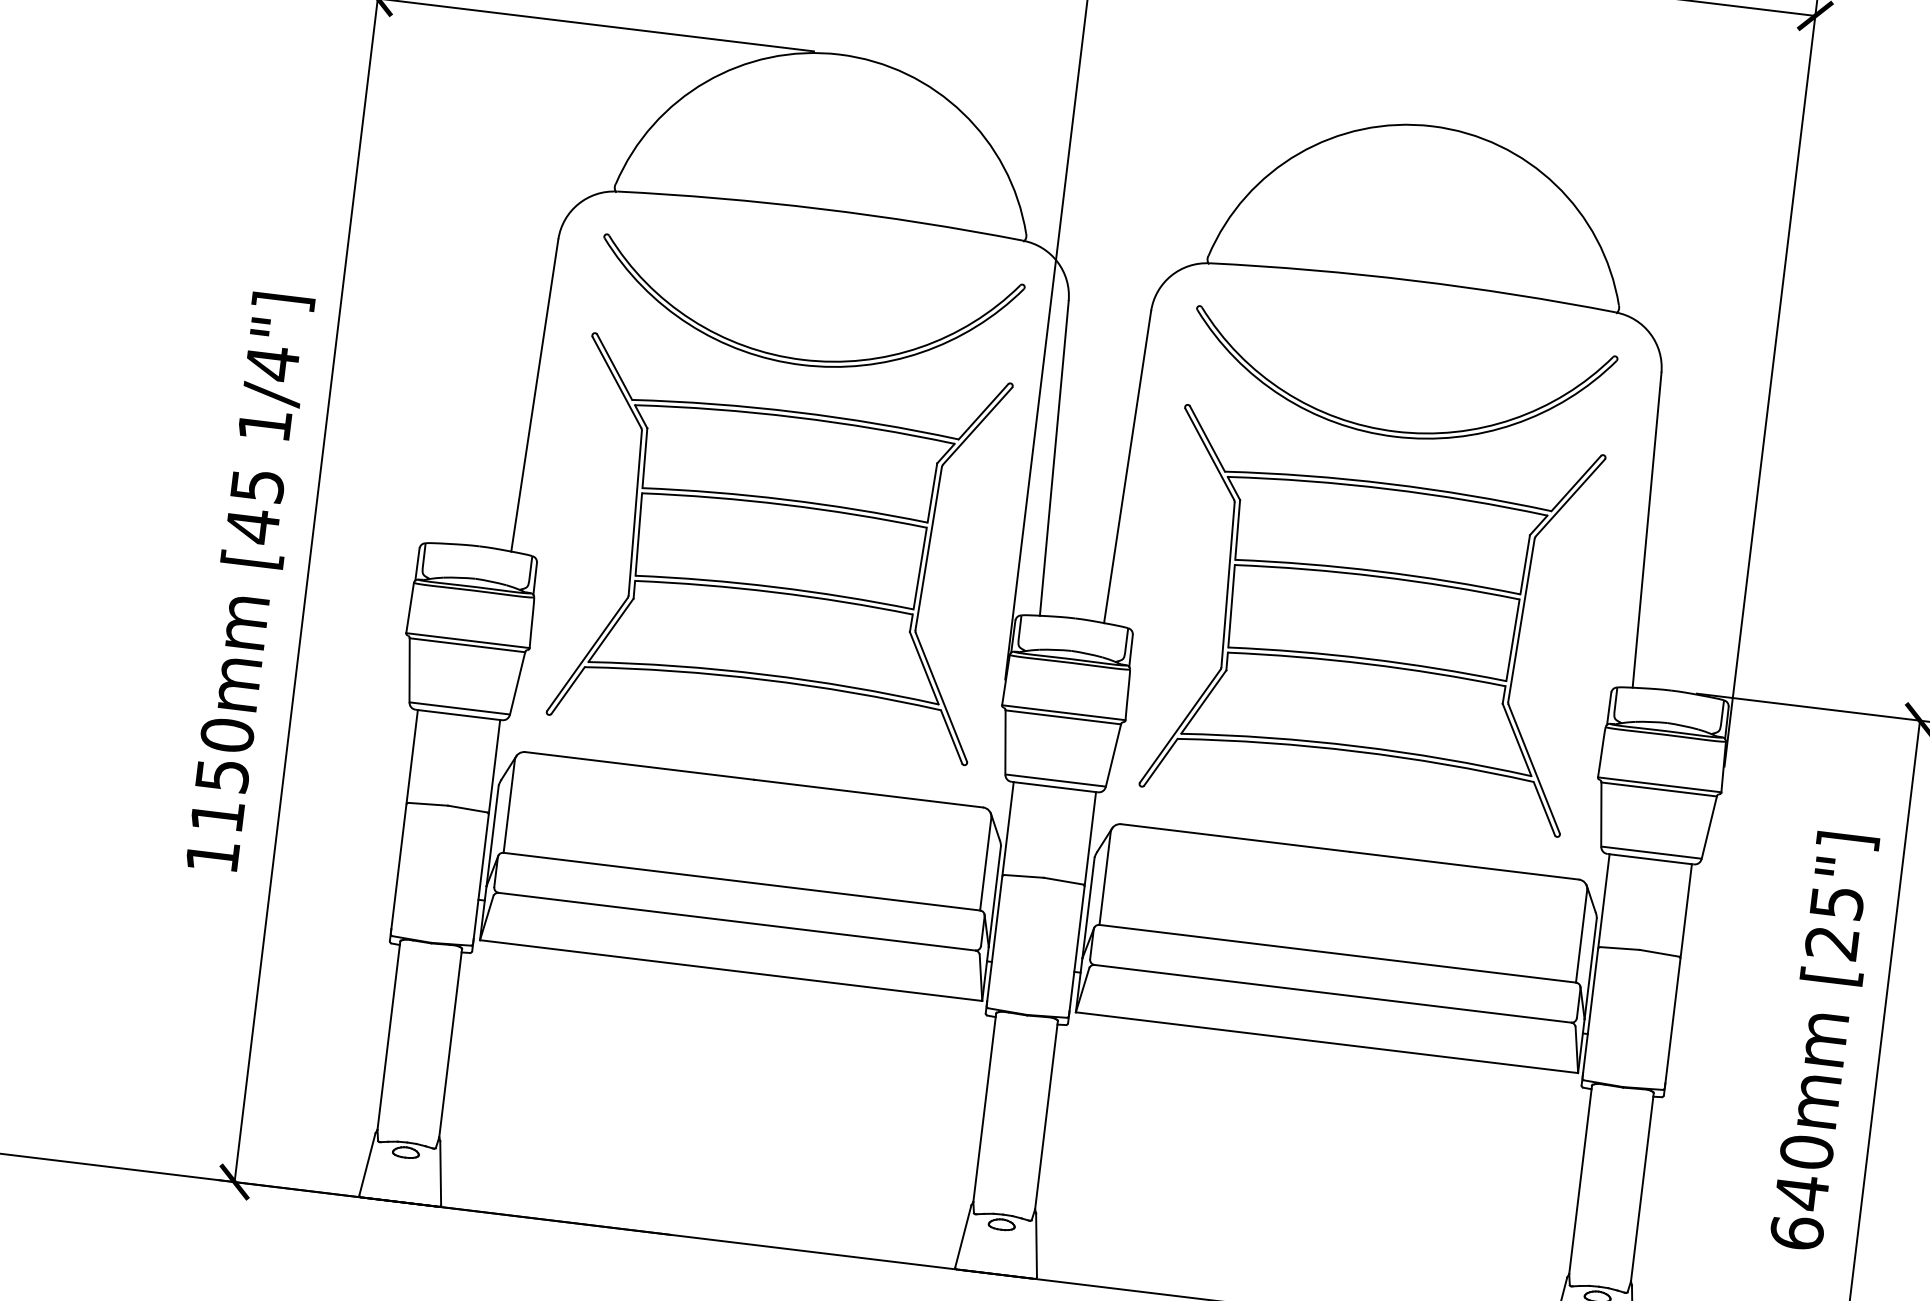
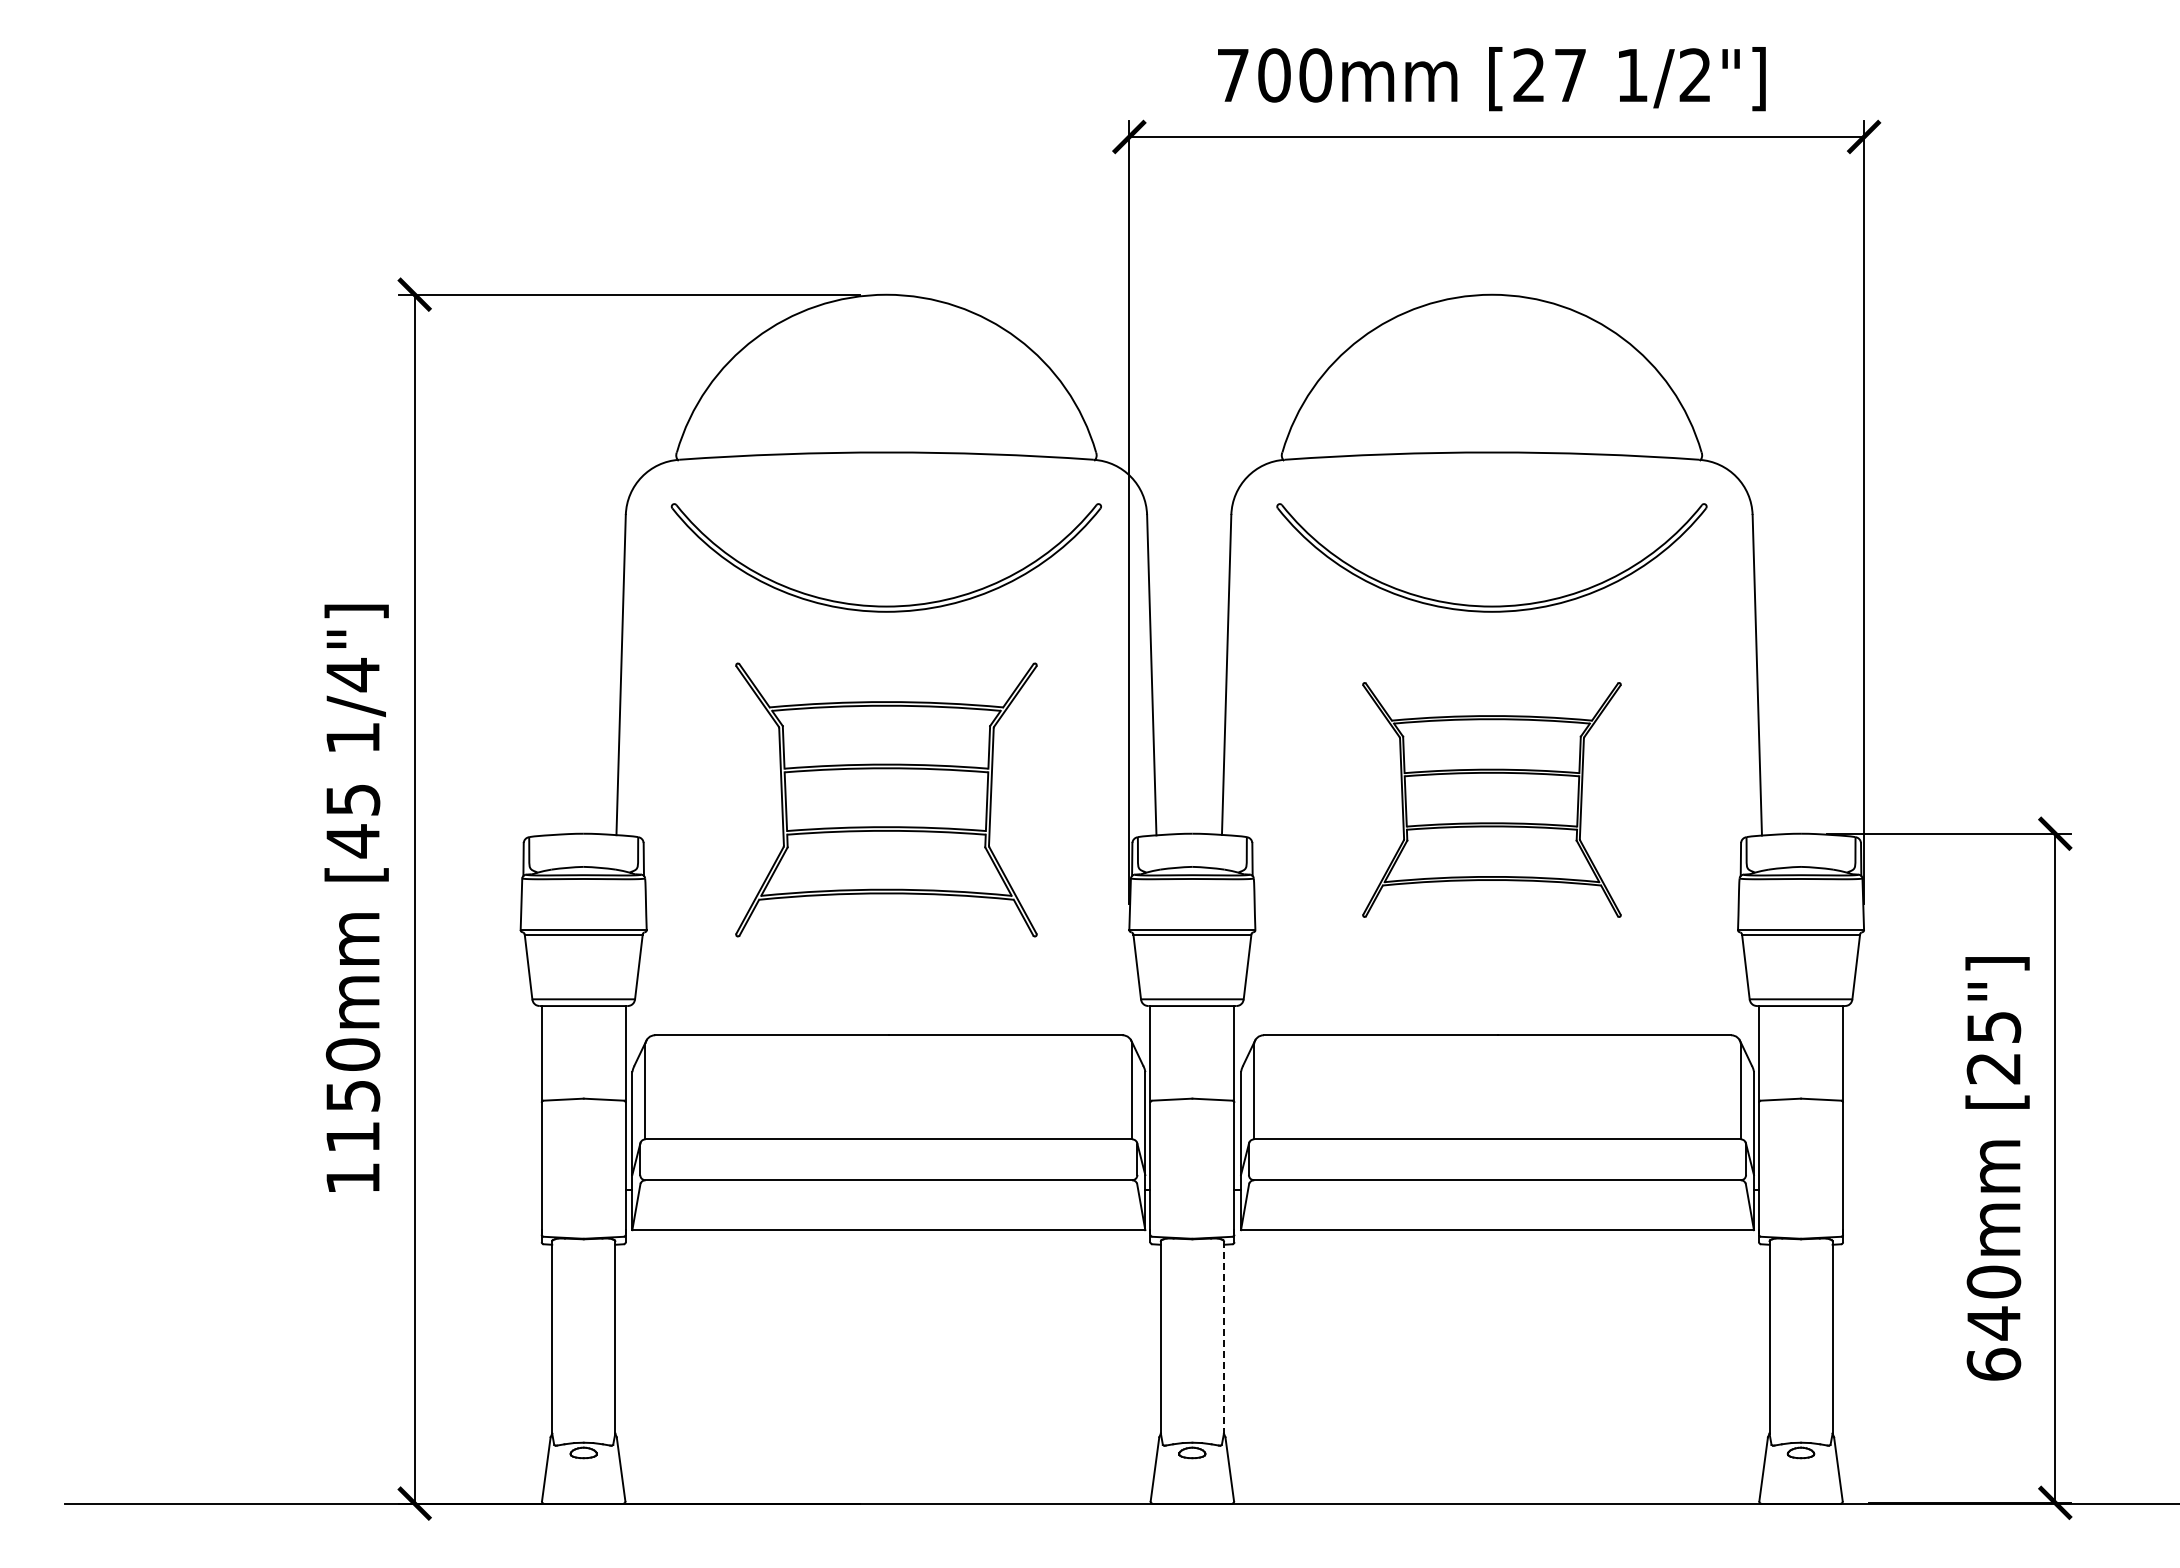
part: (779, 548) -> (886, 799), size x0.7
part: (1372, 620) -> (1491, 799), size x0.6
line: (1046, 1115) -> (1223, 1337), solid -> dashed

